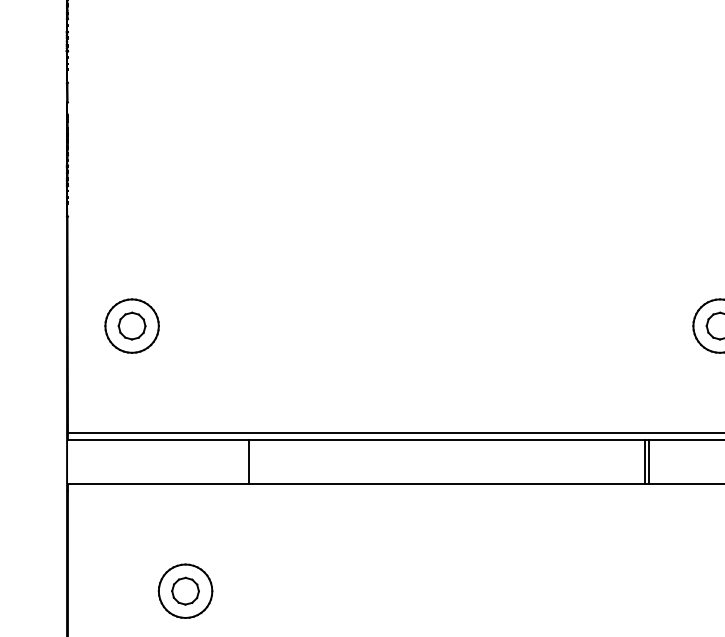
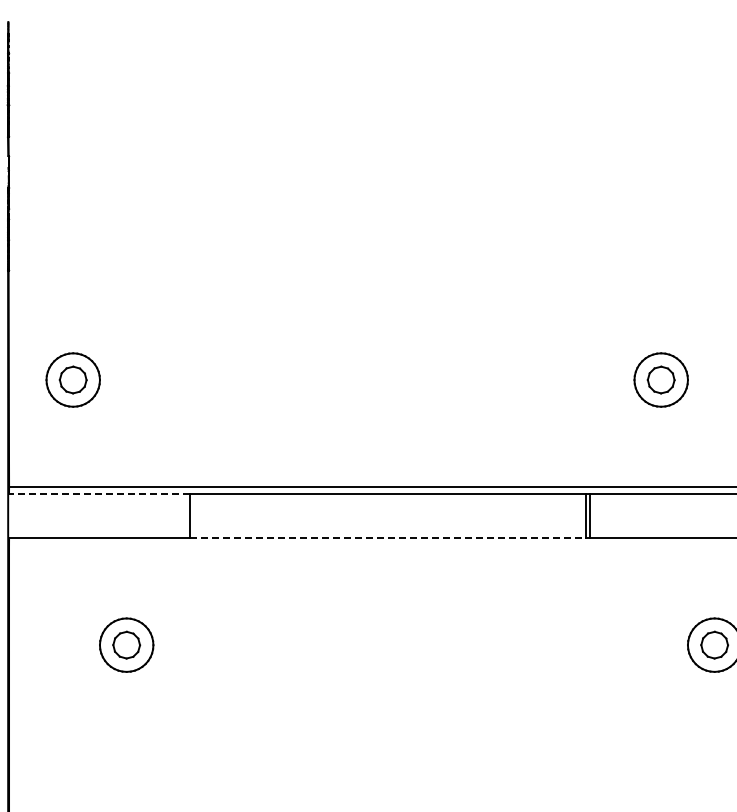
line: (158, 439) -> (99, 493), solid -> dashed
line: (447, 484) -> (388, 538), solid -> dashed

